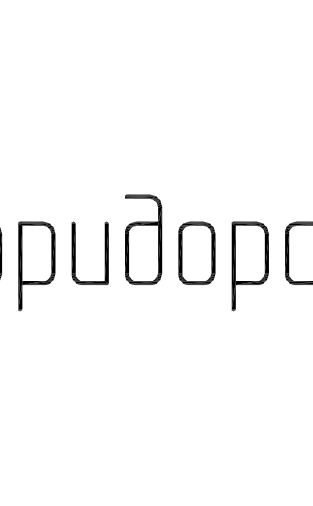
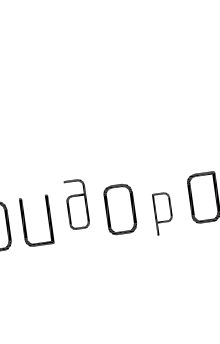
part: (143, 239) -> (77, 204), size x0.7
part: (249, 266) -> (162, 213), size x0.6

